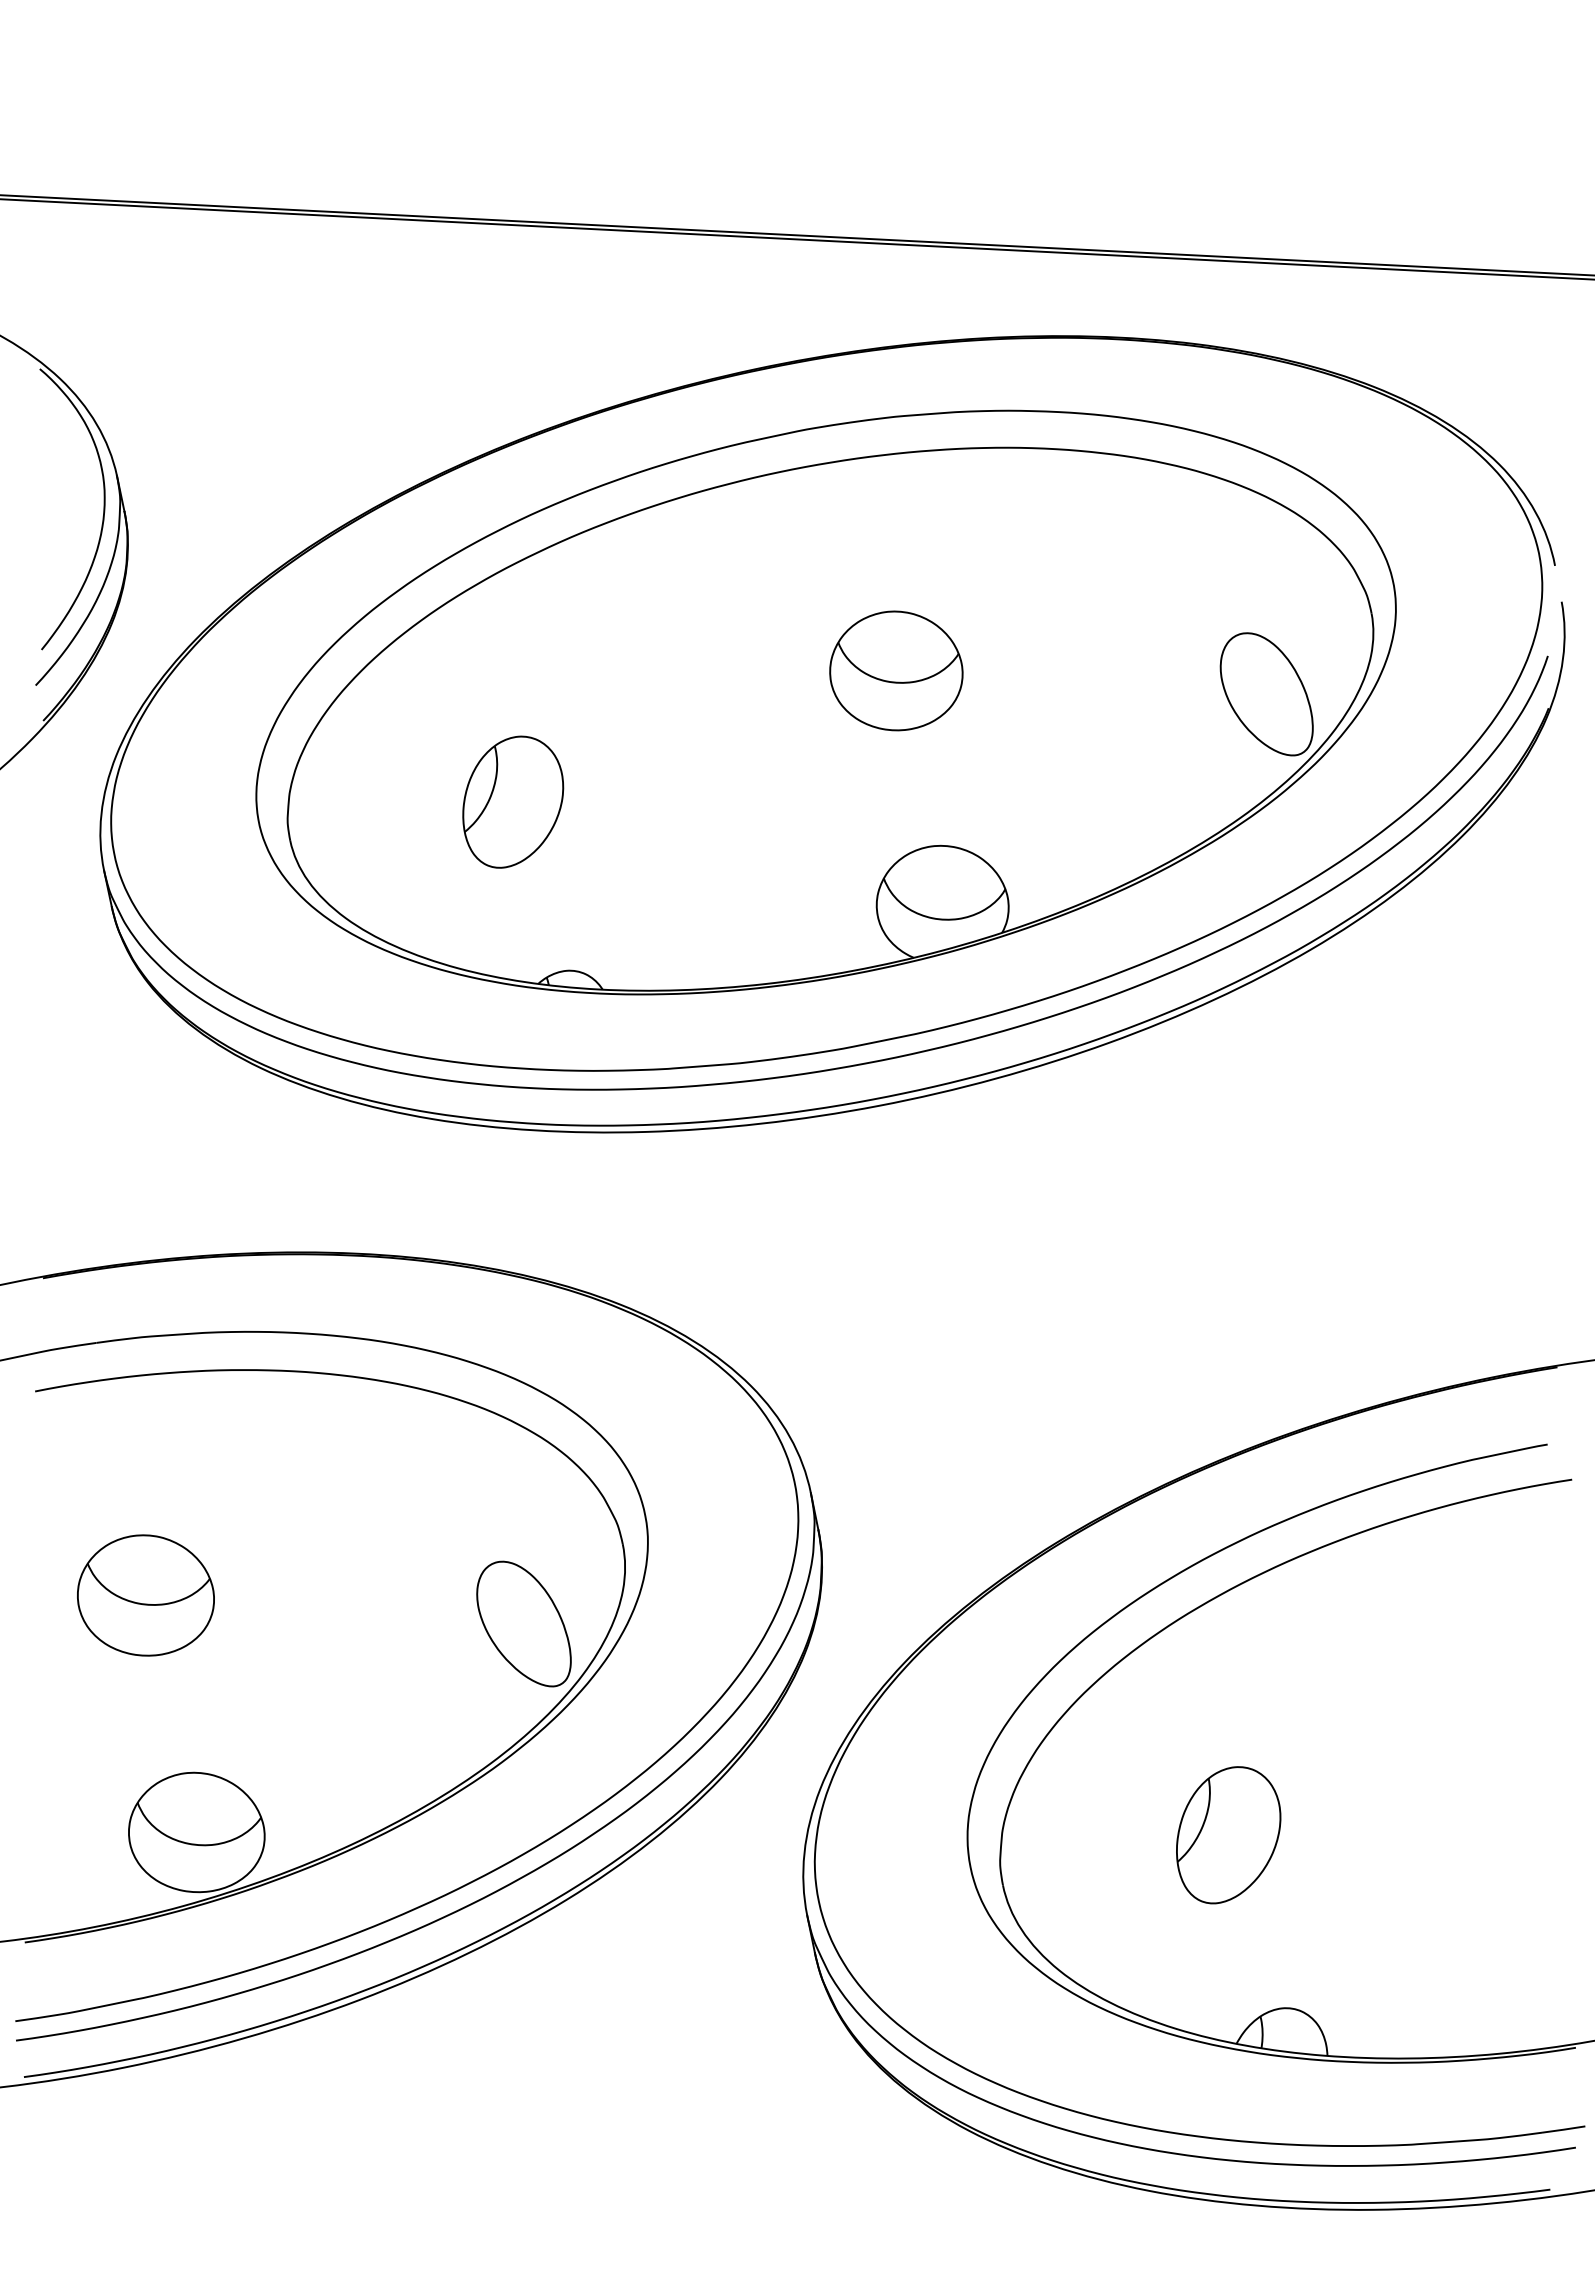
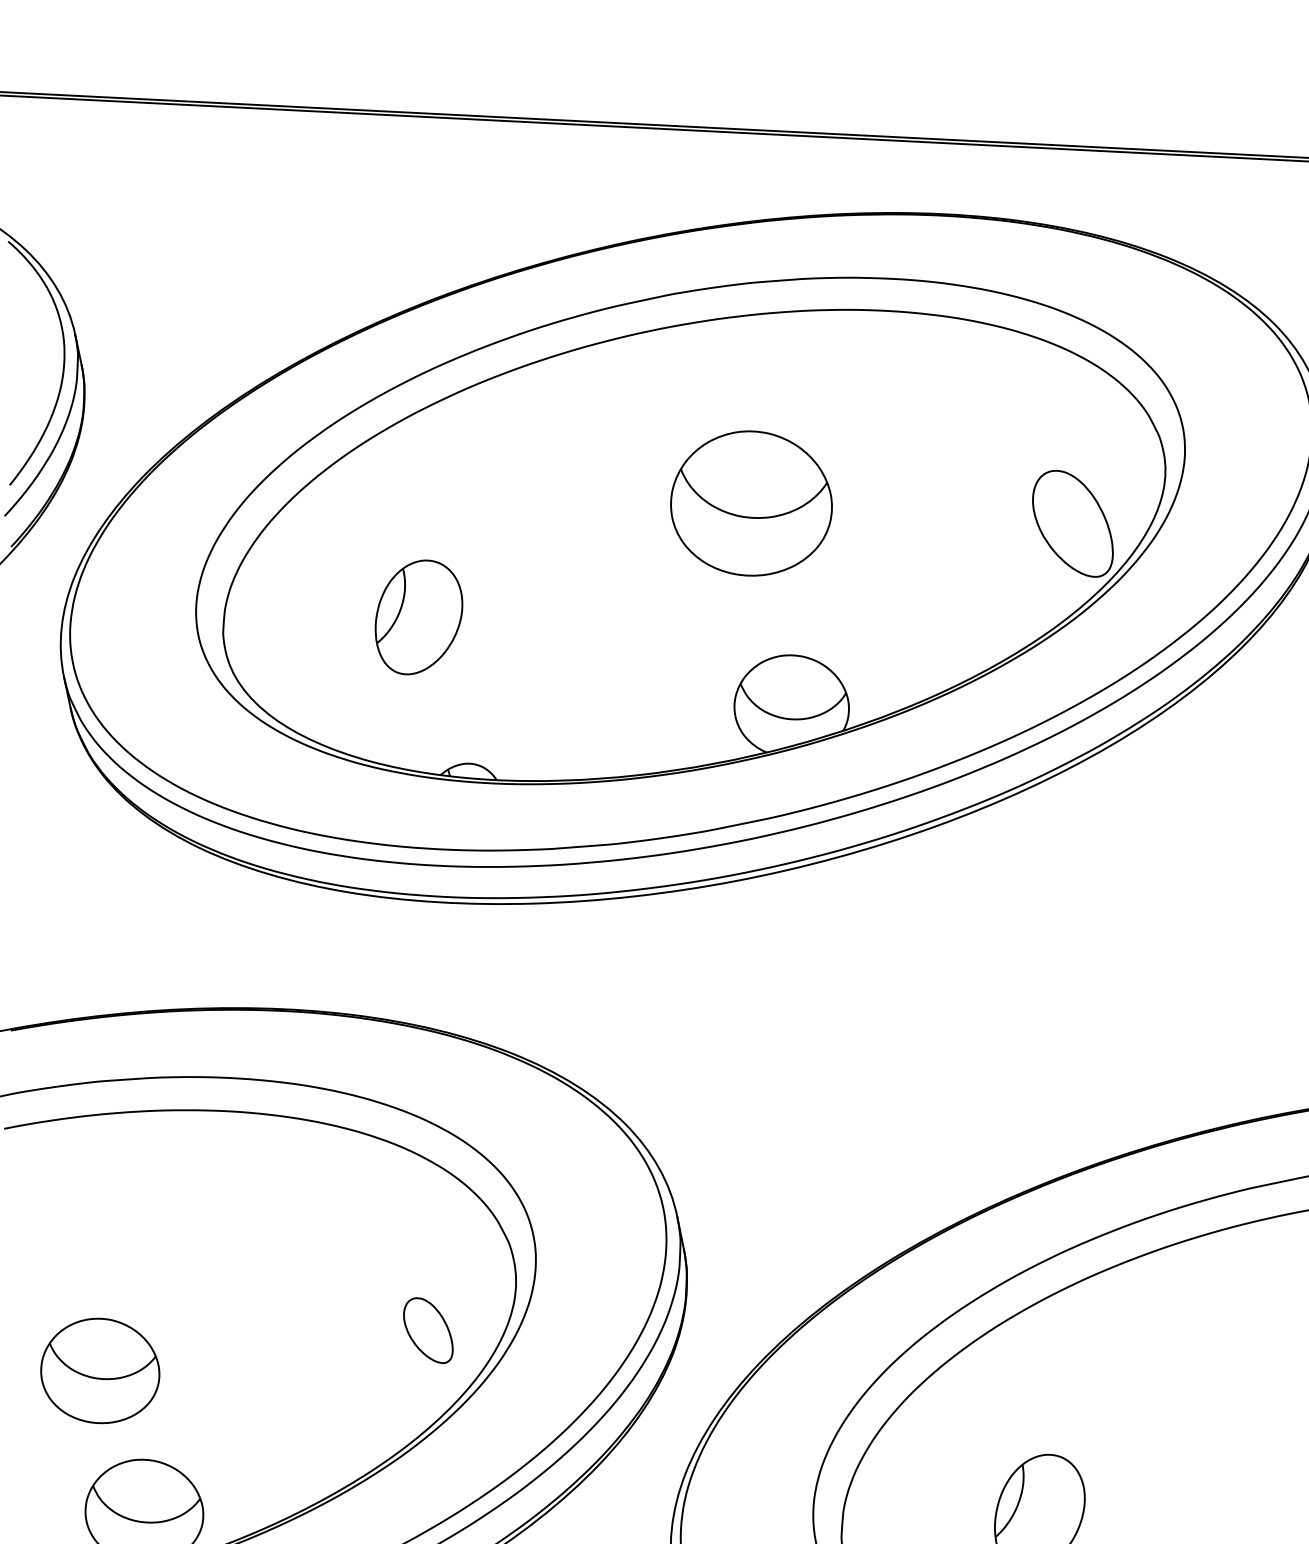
part: (896, 670) -> (751, 503), size x1.4
part: (145, 1595) -> (99, 1370), moved
part: (523, 1623) -> (427, 1330), size x0.6

